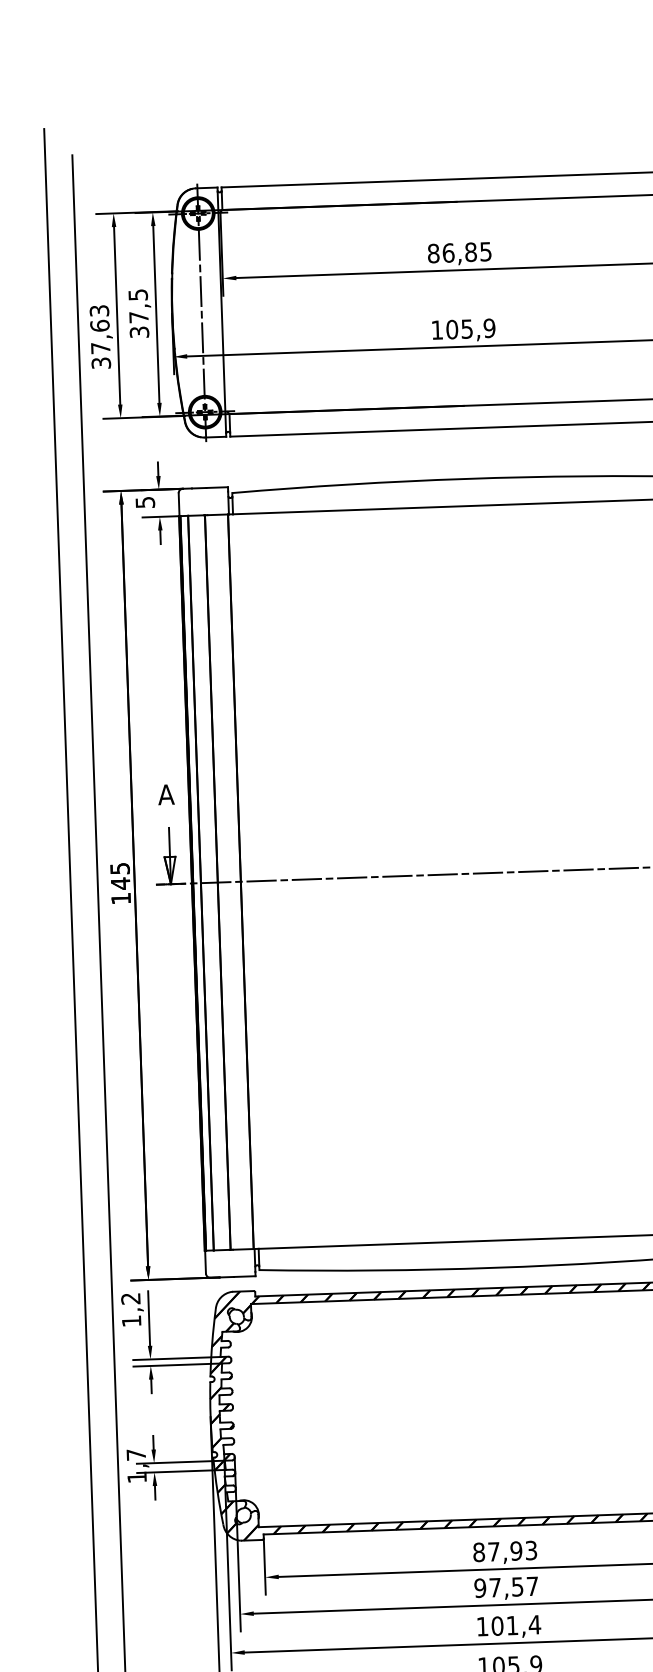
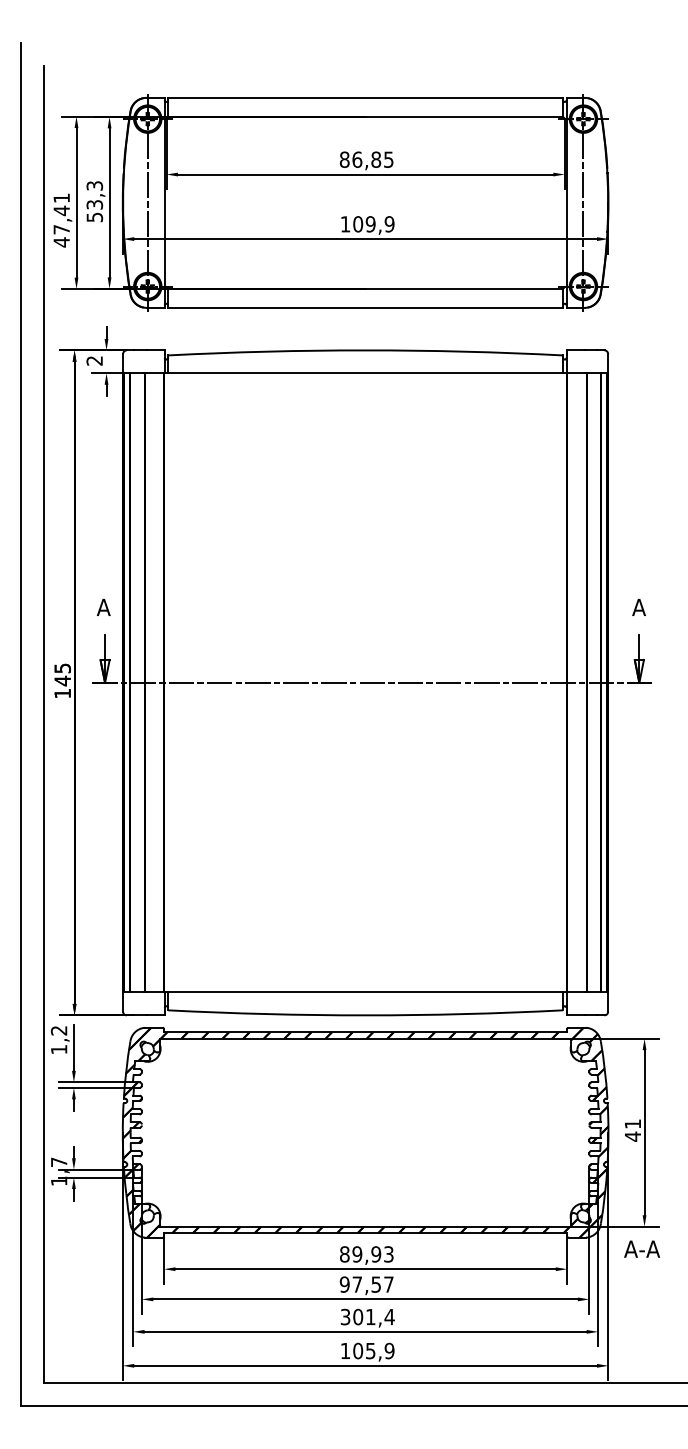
text: (138, 313) -> (94, 201), 37,5 -> 53,3
text: (466, 329) -> (370, 224), 105,9 -> 109,9
text: (100, 337) -> (61, 220), 37,63 -> 47,41
text: (145, 502) -> (94, 360), 5 -> 2
text: (494, 1551) -> (357, 1254), 87,93 -> 89,93
text: (482, 1625) -> (345, 1316), 101,4 -> 301,4

